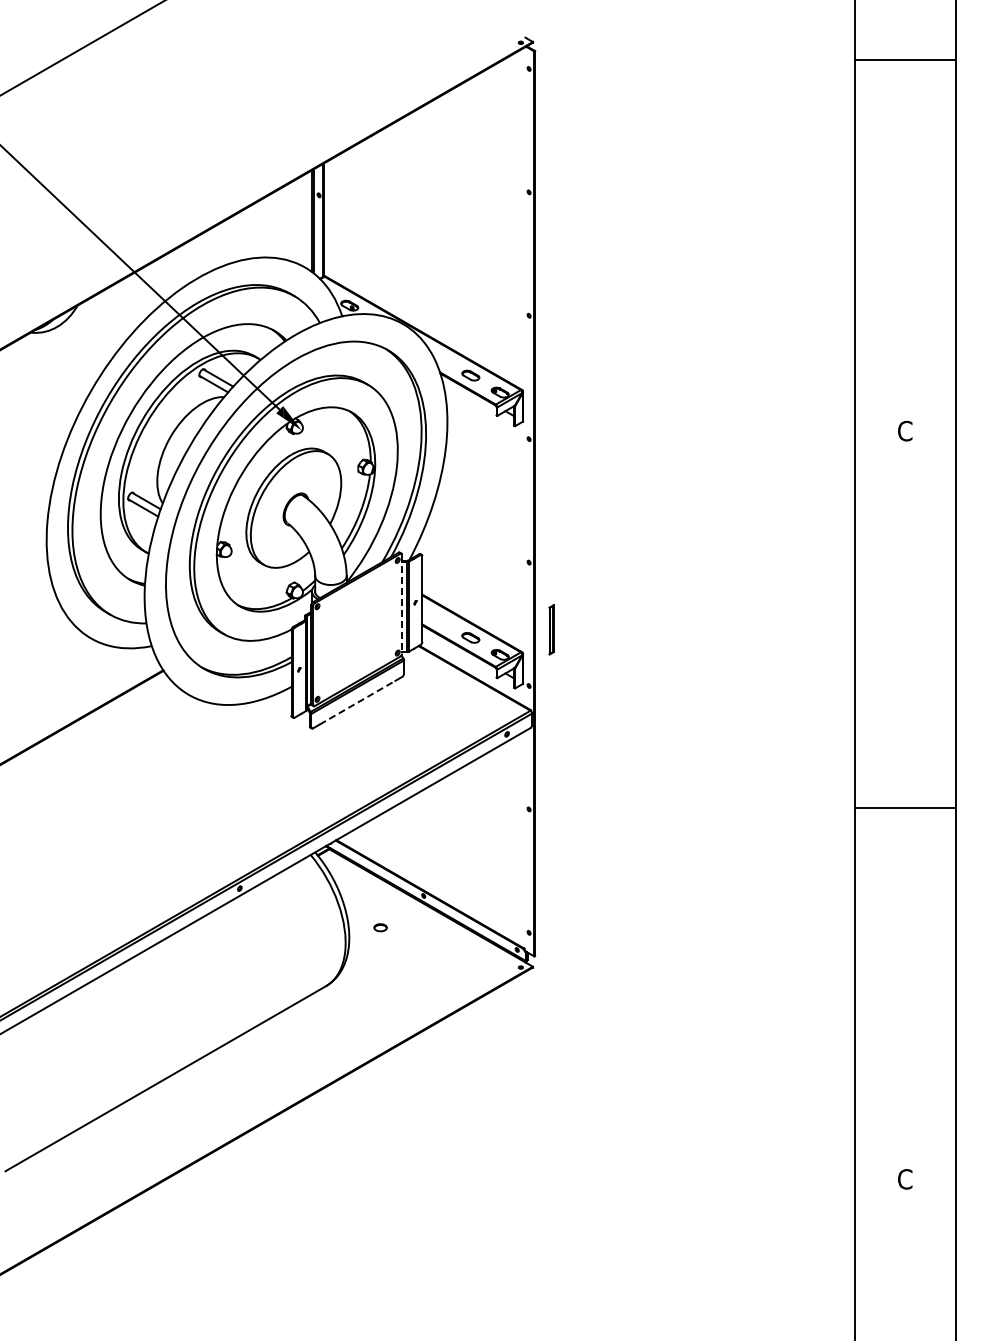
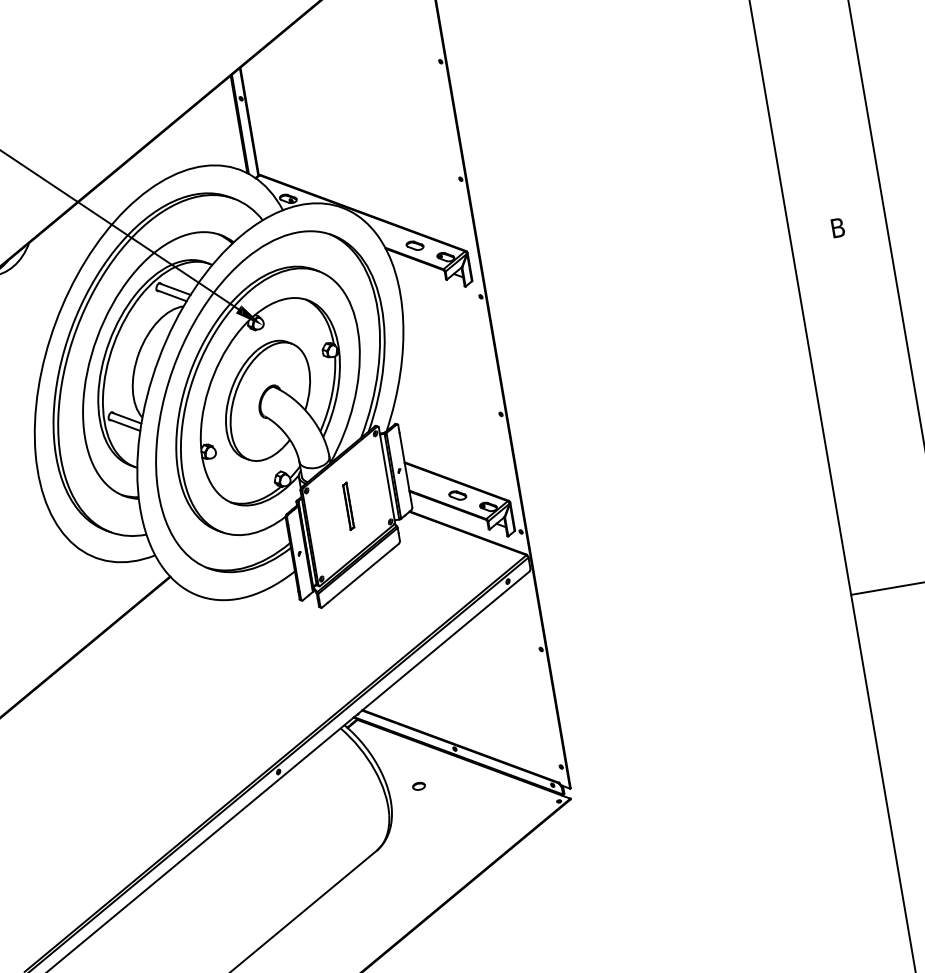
text: (905, 430) -> (838, 227), C -> B
line: (402, 604) -> (387, 474), dashed -> solid
part: (551, 629) -> (348, 506), moved
line: (357, 702) -> (360, 575), dashed -> solid

